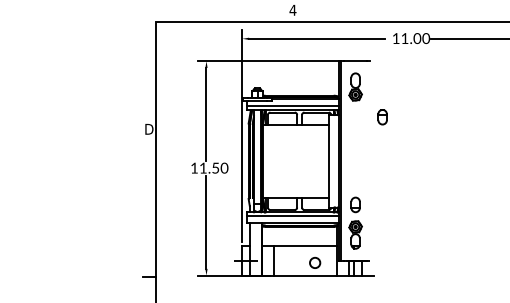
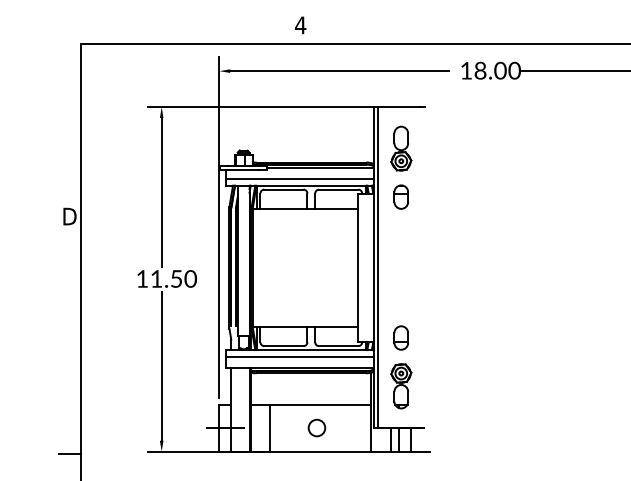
text: (404, 38) -> (479, 70), 11.00 -> 18.00
part: (382, 117) -> (401, 197), moved
circle: (315, 262) -> (317, 427), moved

